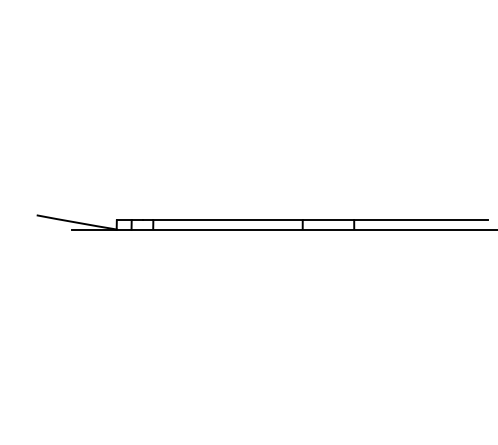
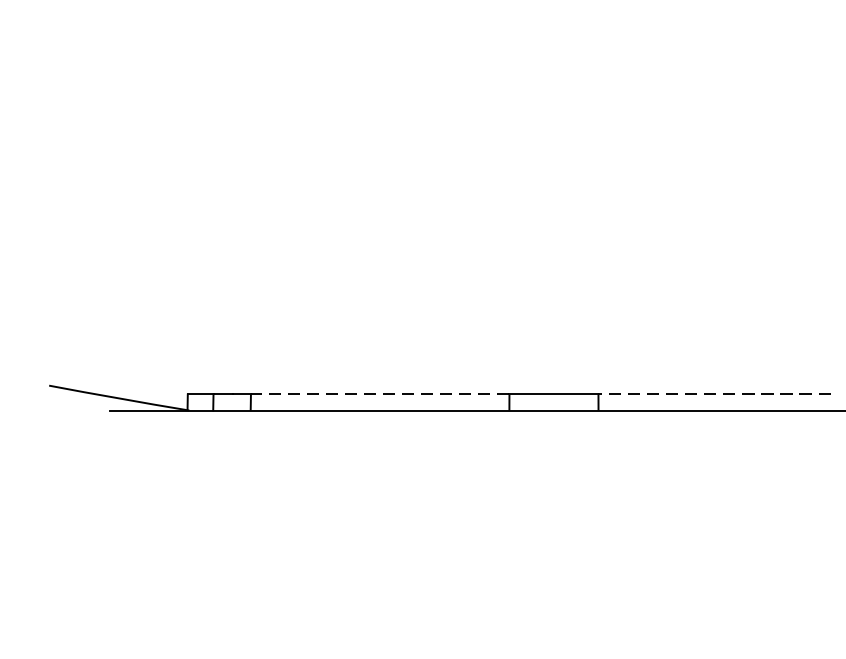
line: (228, 220) -> (380, 394), solid -> dashed
line: (420, 220) -> (713, 394), solid -> dashed

